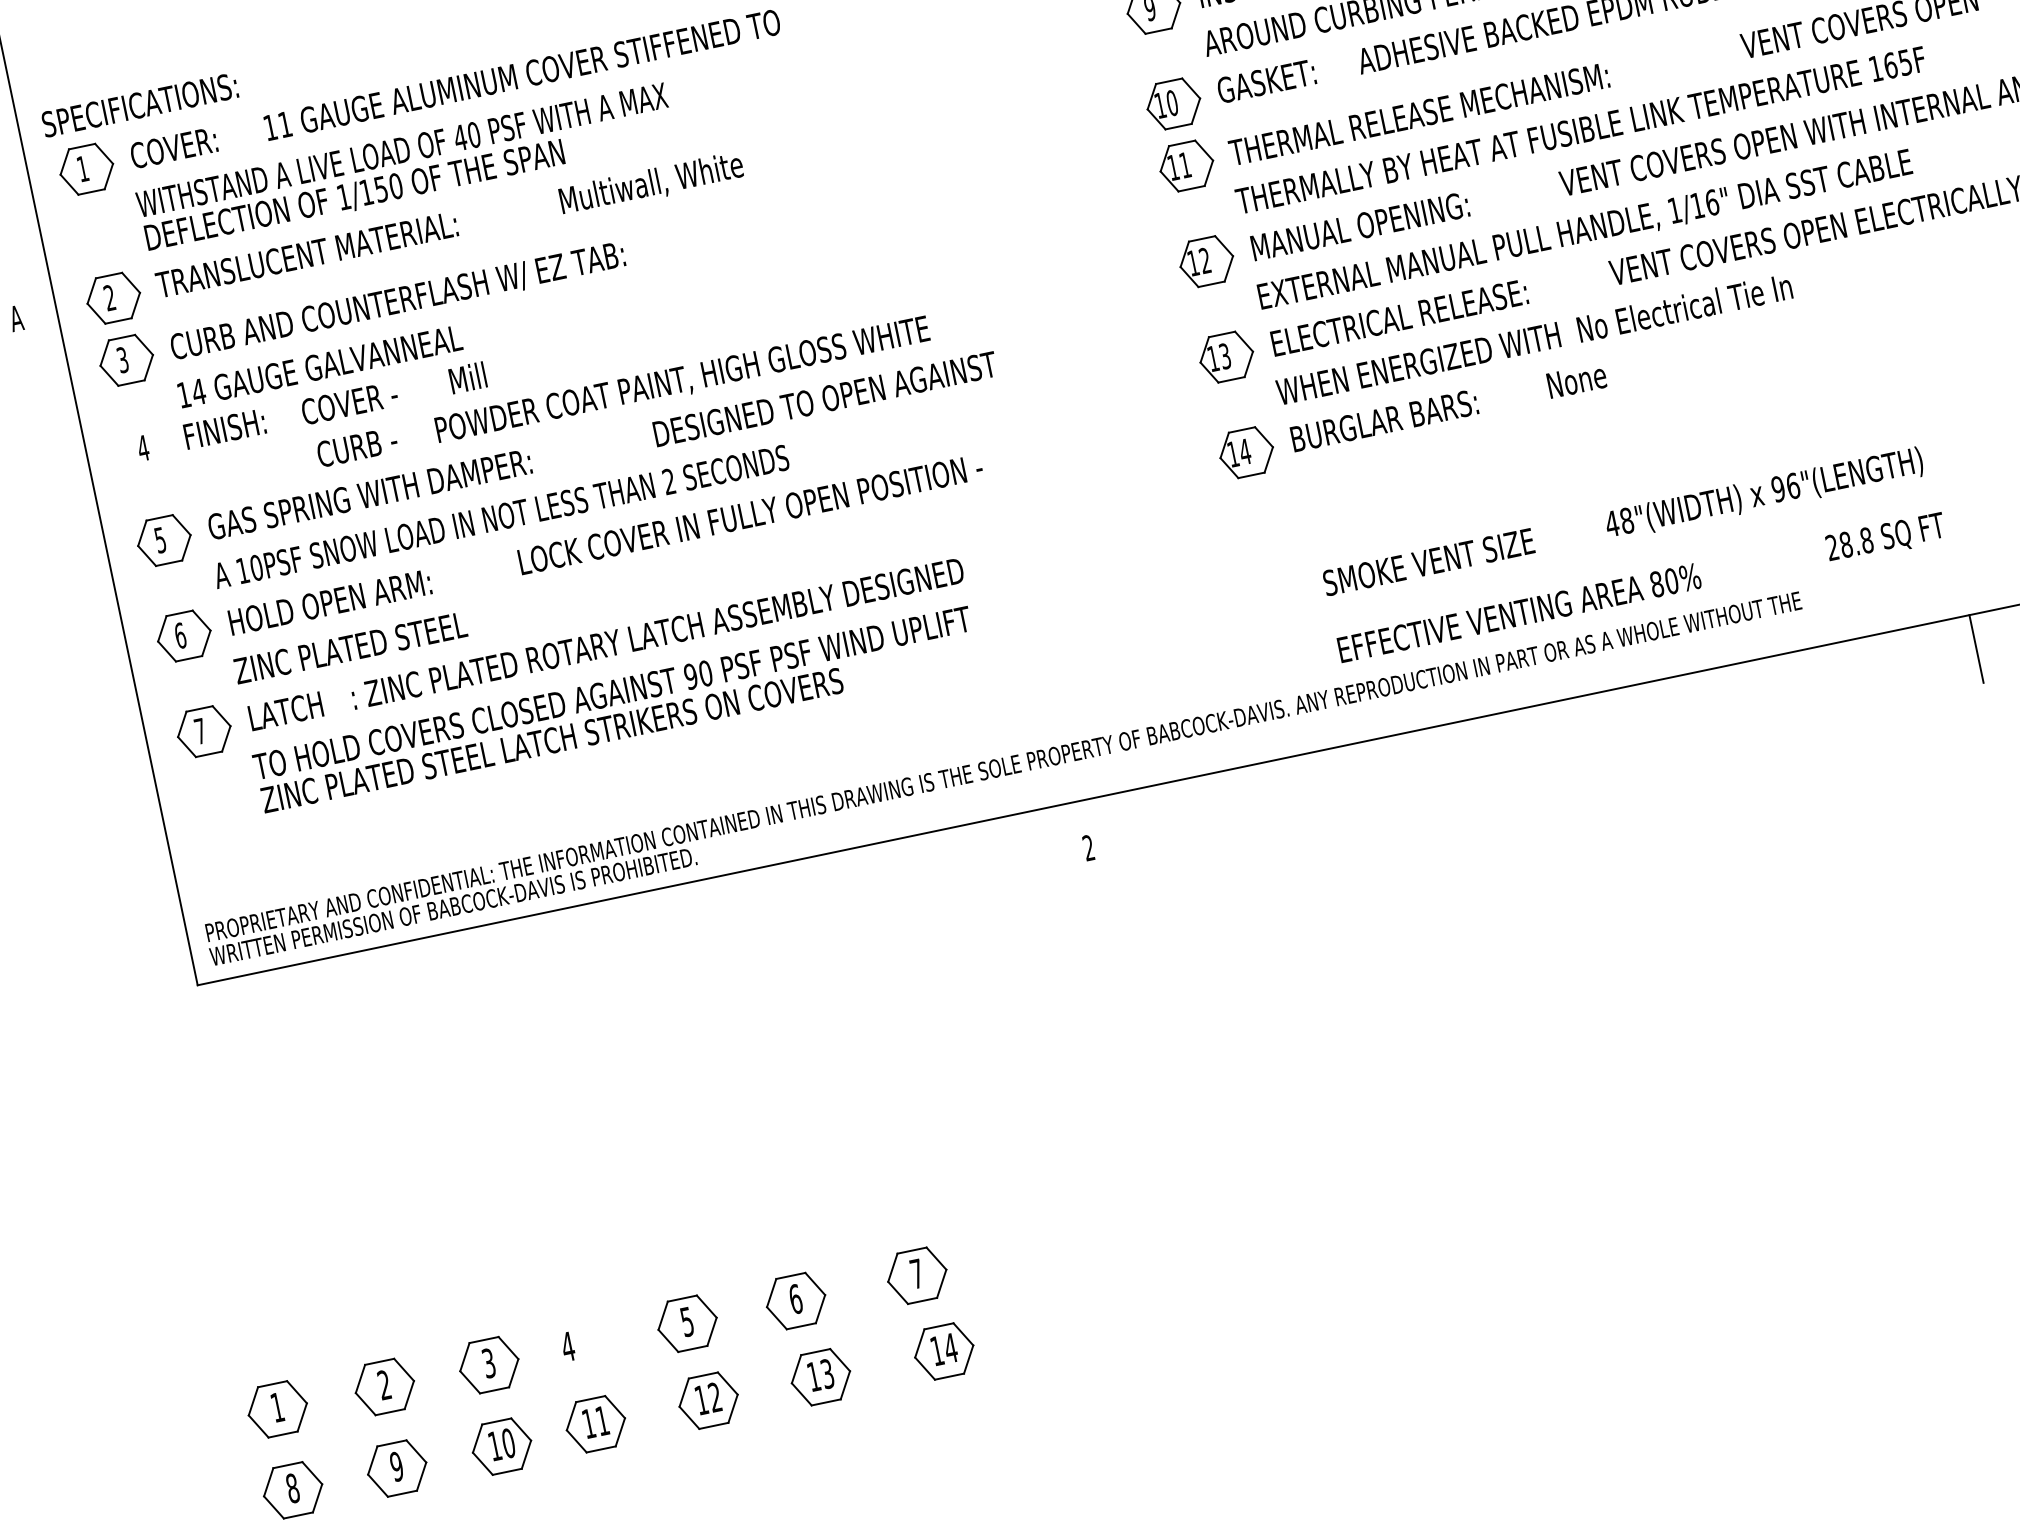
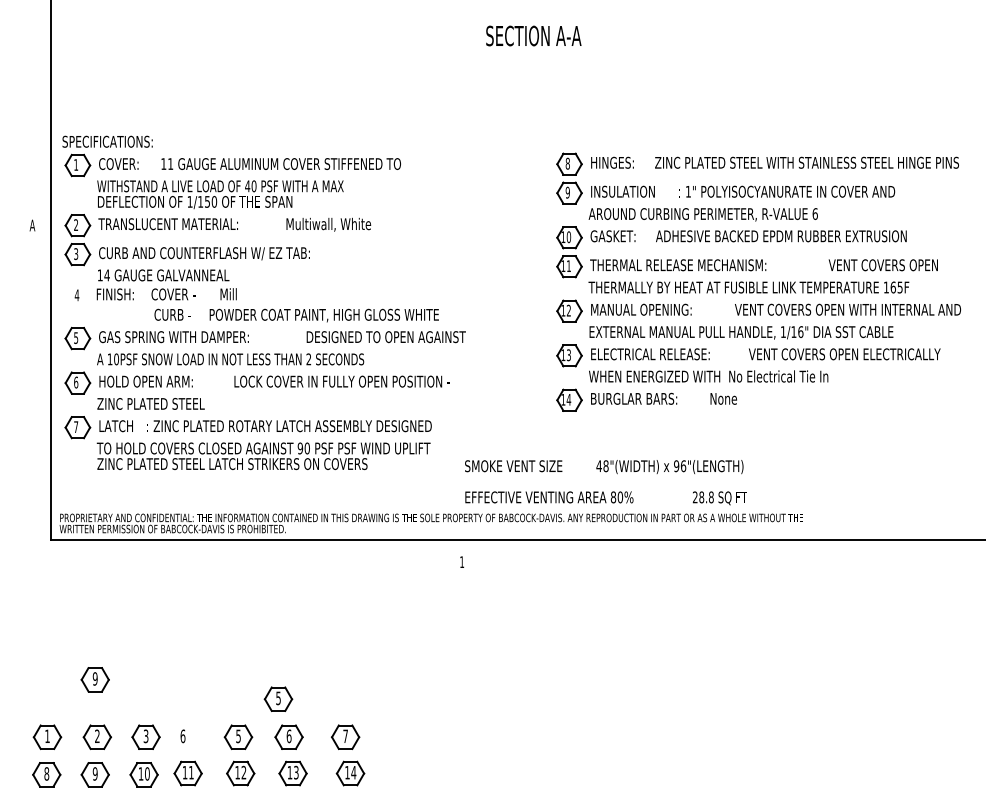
text: (1633, 555) -> (605, 482), moved
line: (1976, 647) -> (877, 555), removed
text: (1087, 846) -> (461, 561), 2 -> 1
part: (756, 1222) -> (278, 698), added
part: (352, 1264) -> (94, 679), added
text: (567, 1347) -> (182, 736), 4 -> 6

